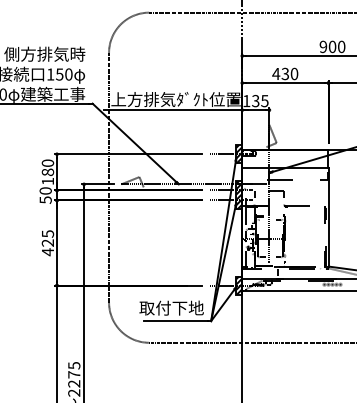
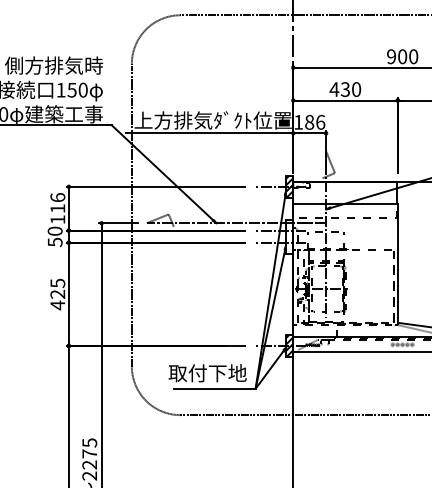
text: (260, 100) -> (315, 121), 135 -> 186
text: (47, 168) -> (57, 203), 180 -> 116
hatch: (239, 195) -> (289, 236), removed

